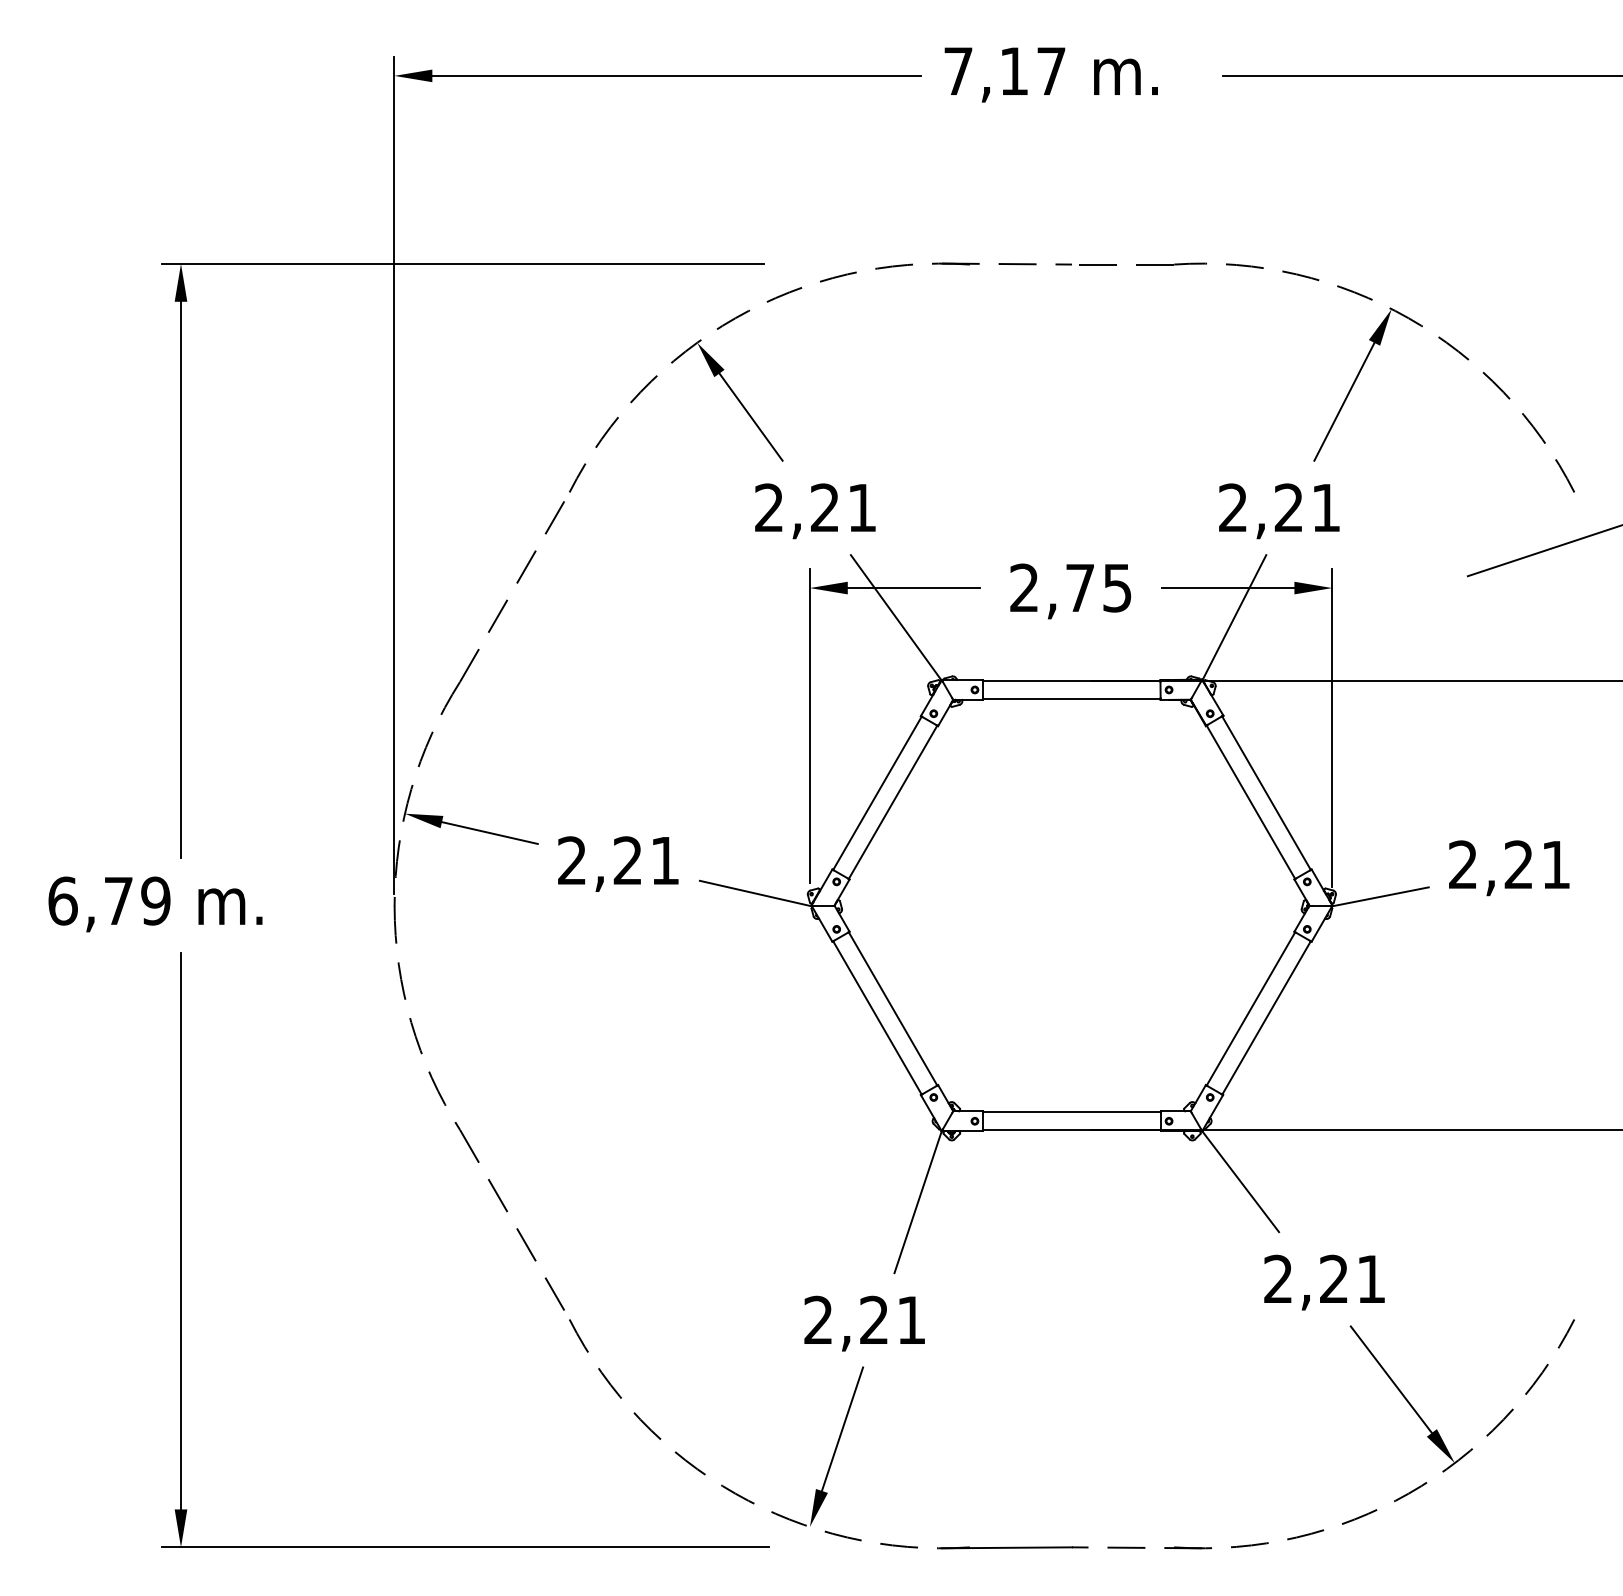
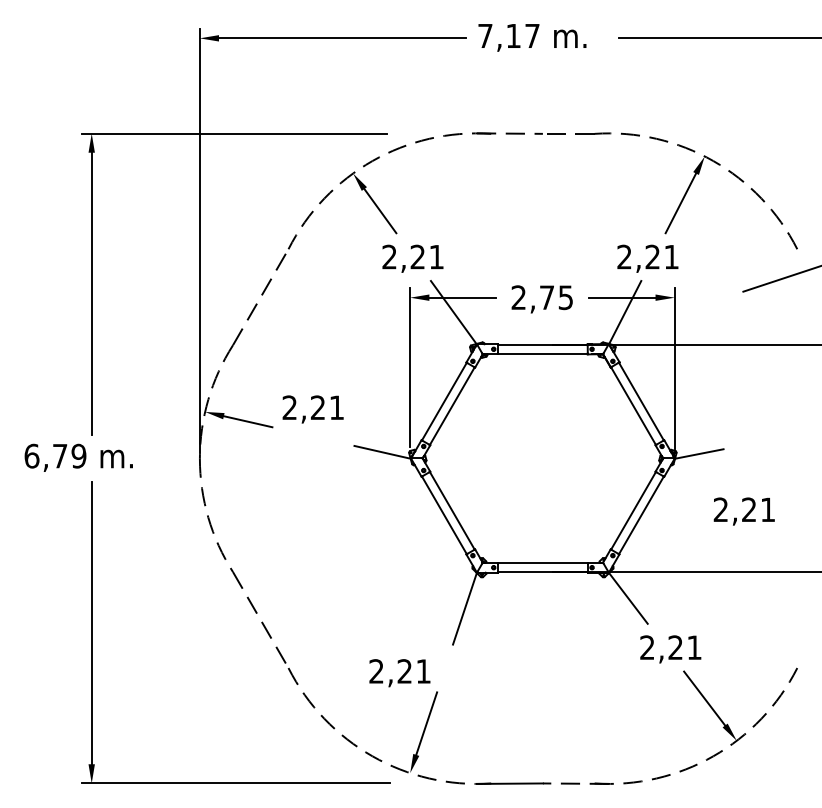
text: (616, 864) -> (312, 409), moved
text: (1507, 868) -> (743, 511), moved
text: (863, 1324) -> (399, 673), moved

